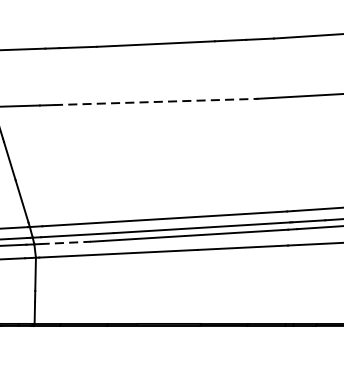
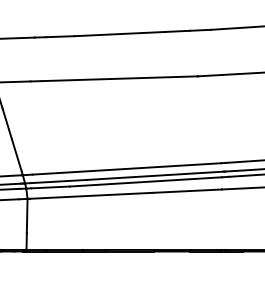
line: (156, 101) -> (120, 78), dashed -> solid
line: (66, 242) -> (51, 187), dashed -> solid

